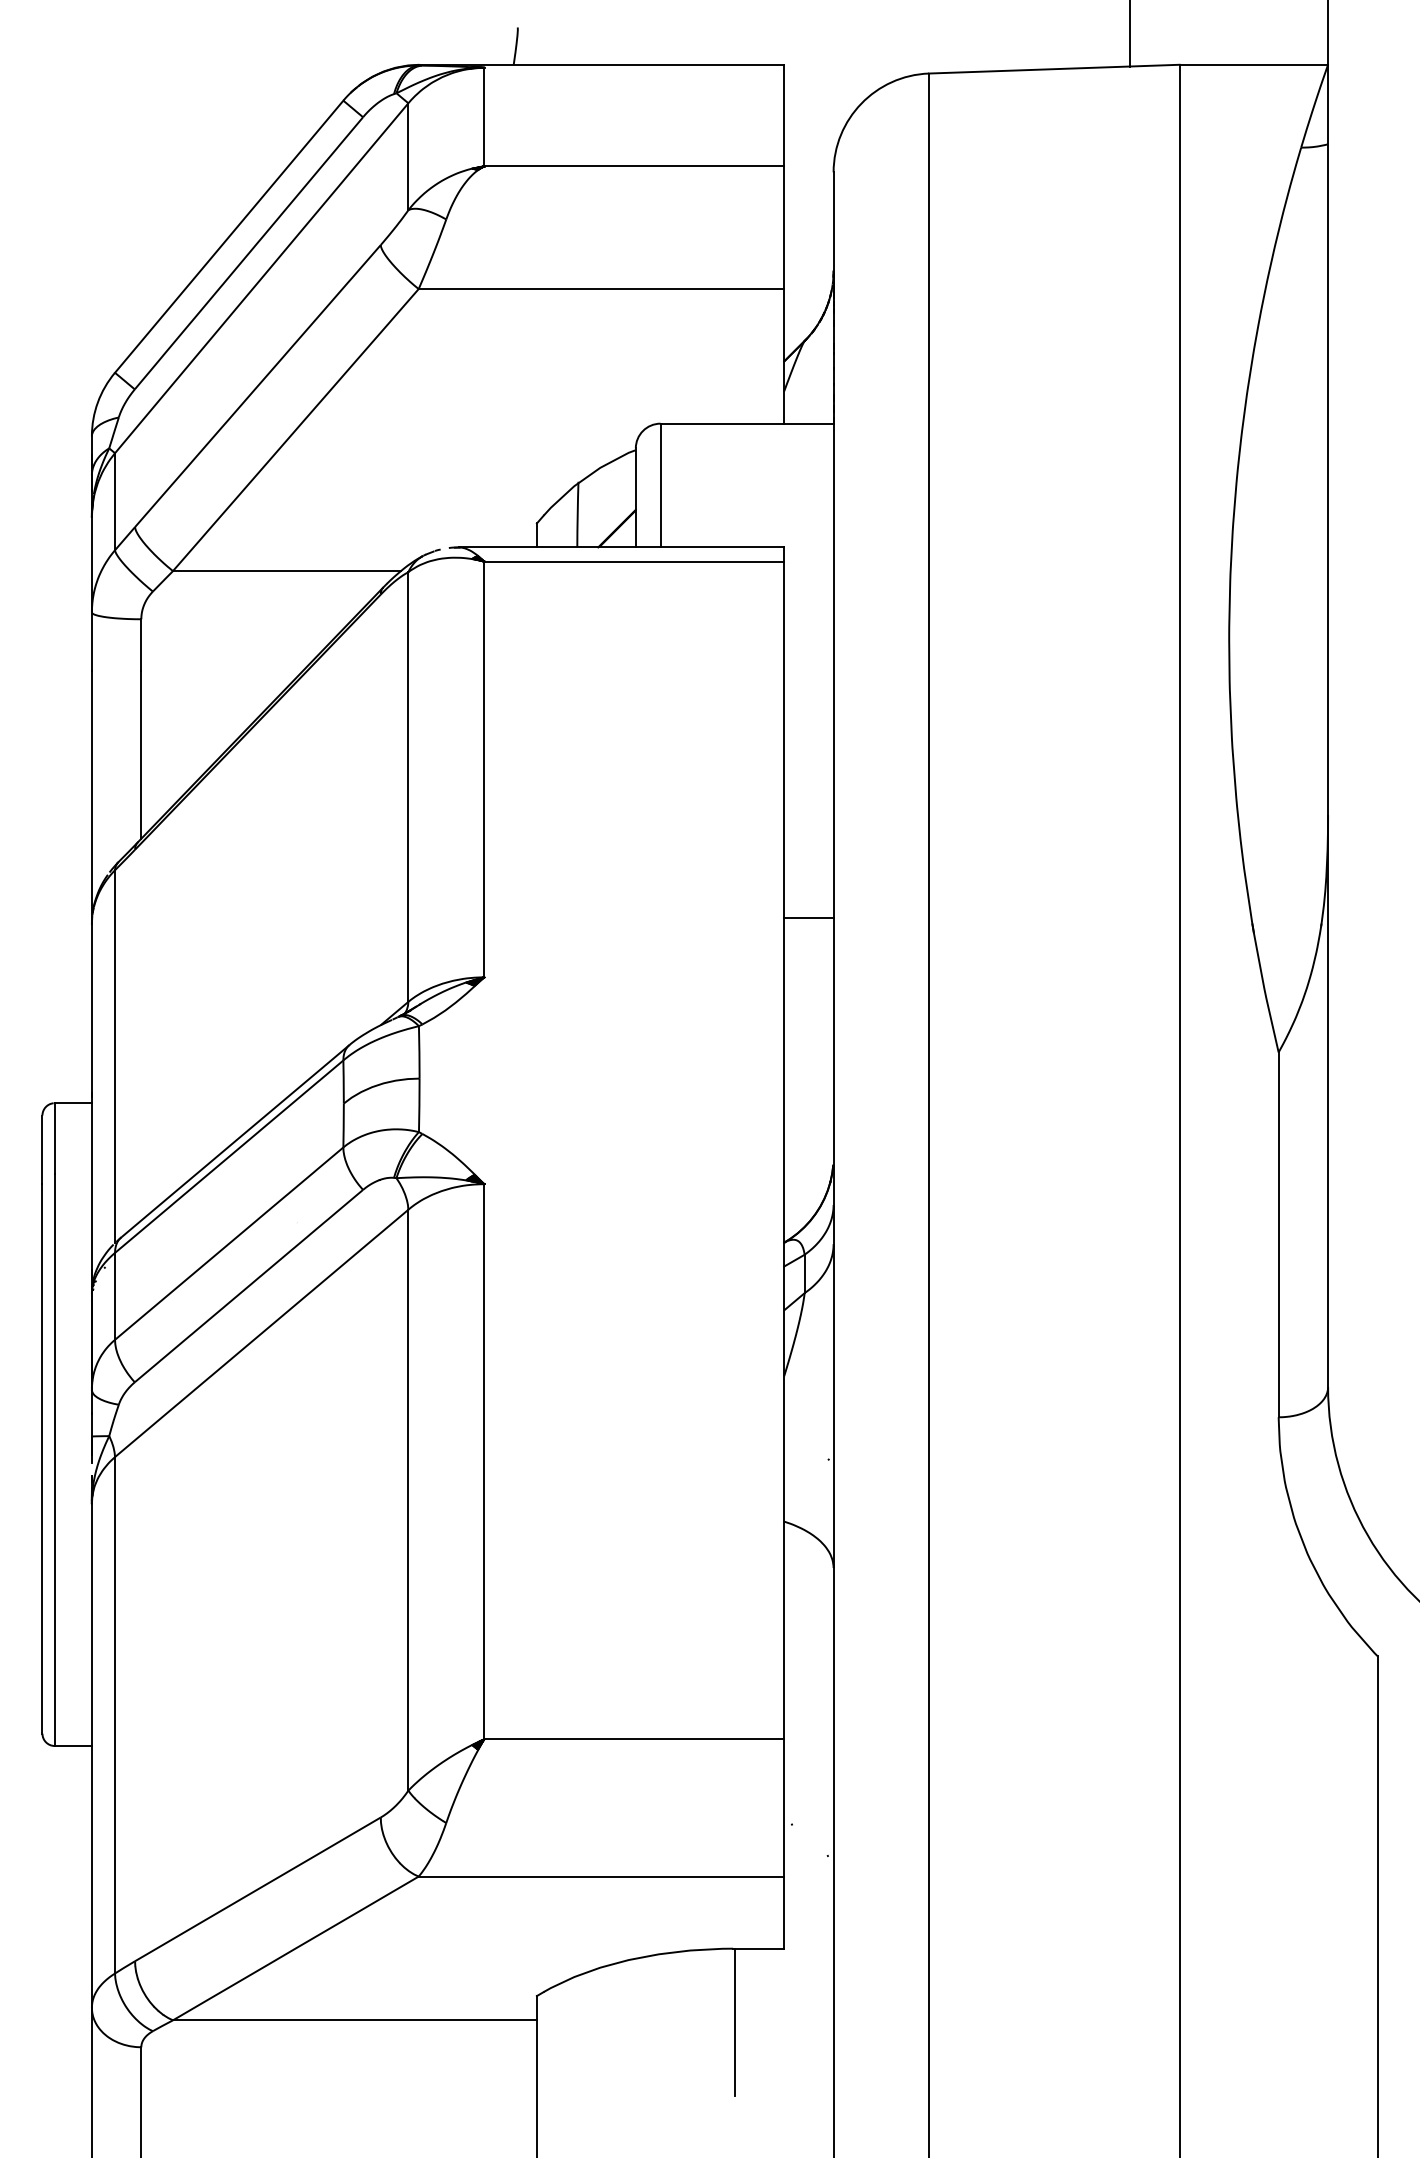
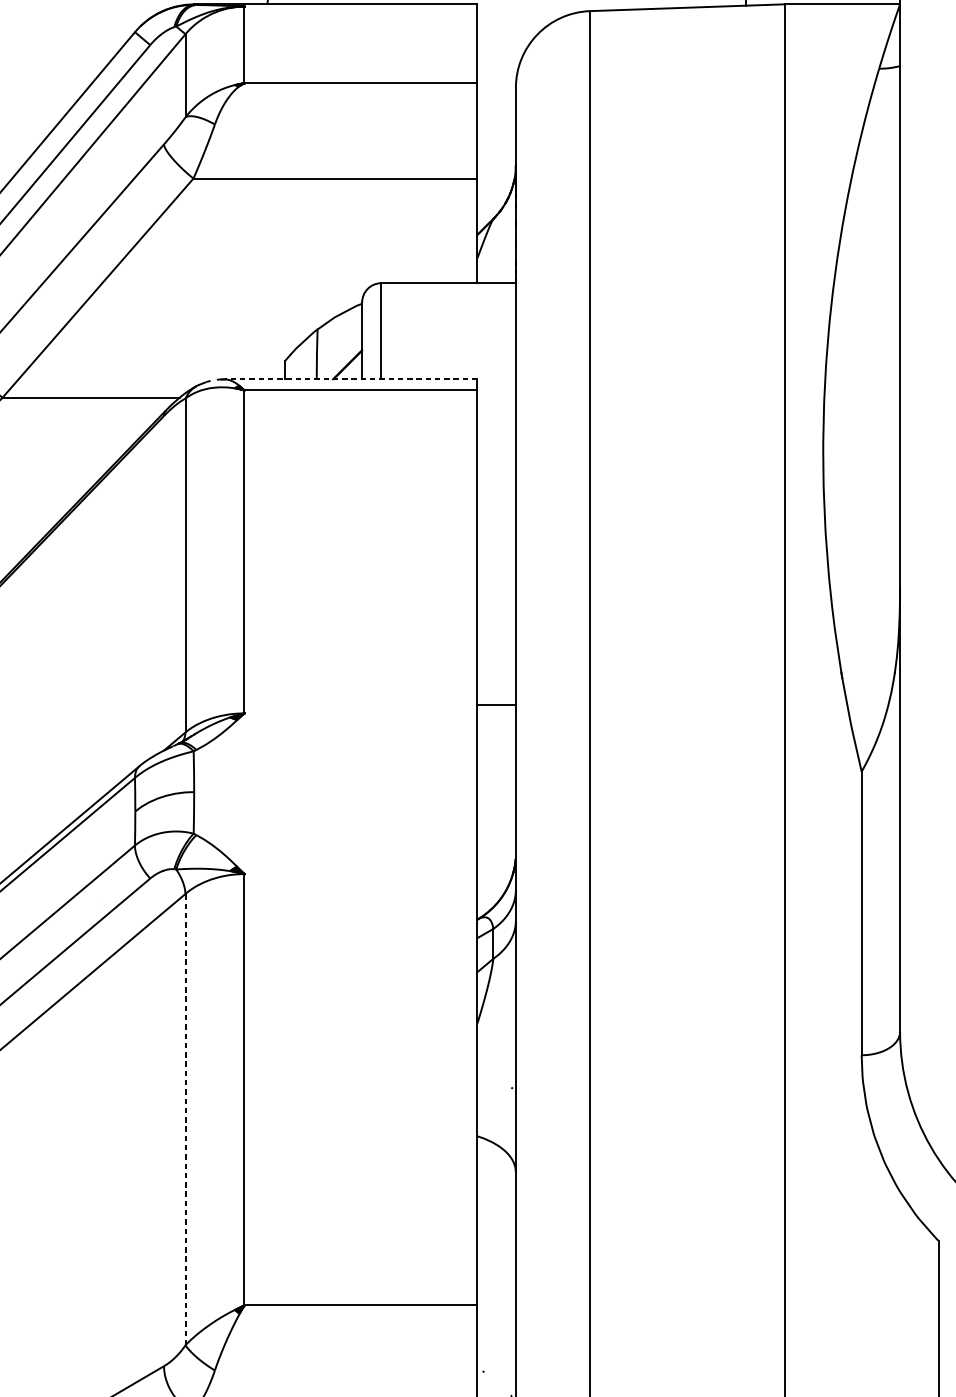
line: (621, 547) -> (351, 379), solid -> dashed
line: (808, 918) -> (496, 705), moved
line: (408, 1499) -> (185, 1119), solid -> dashed

